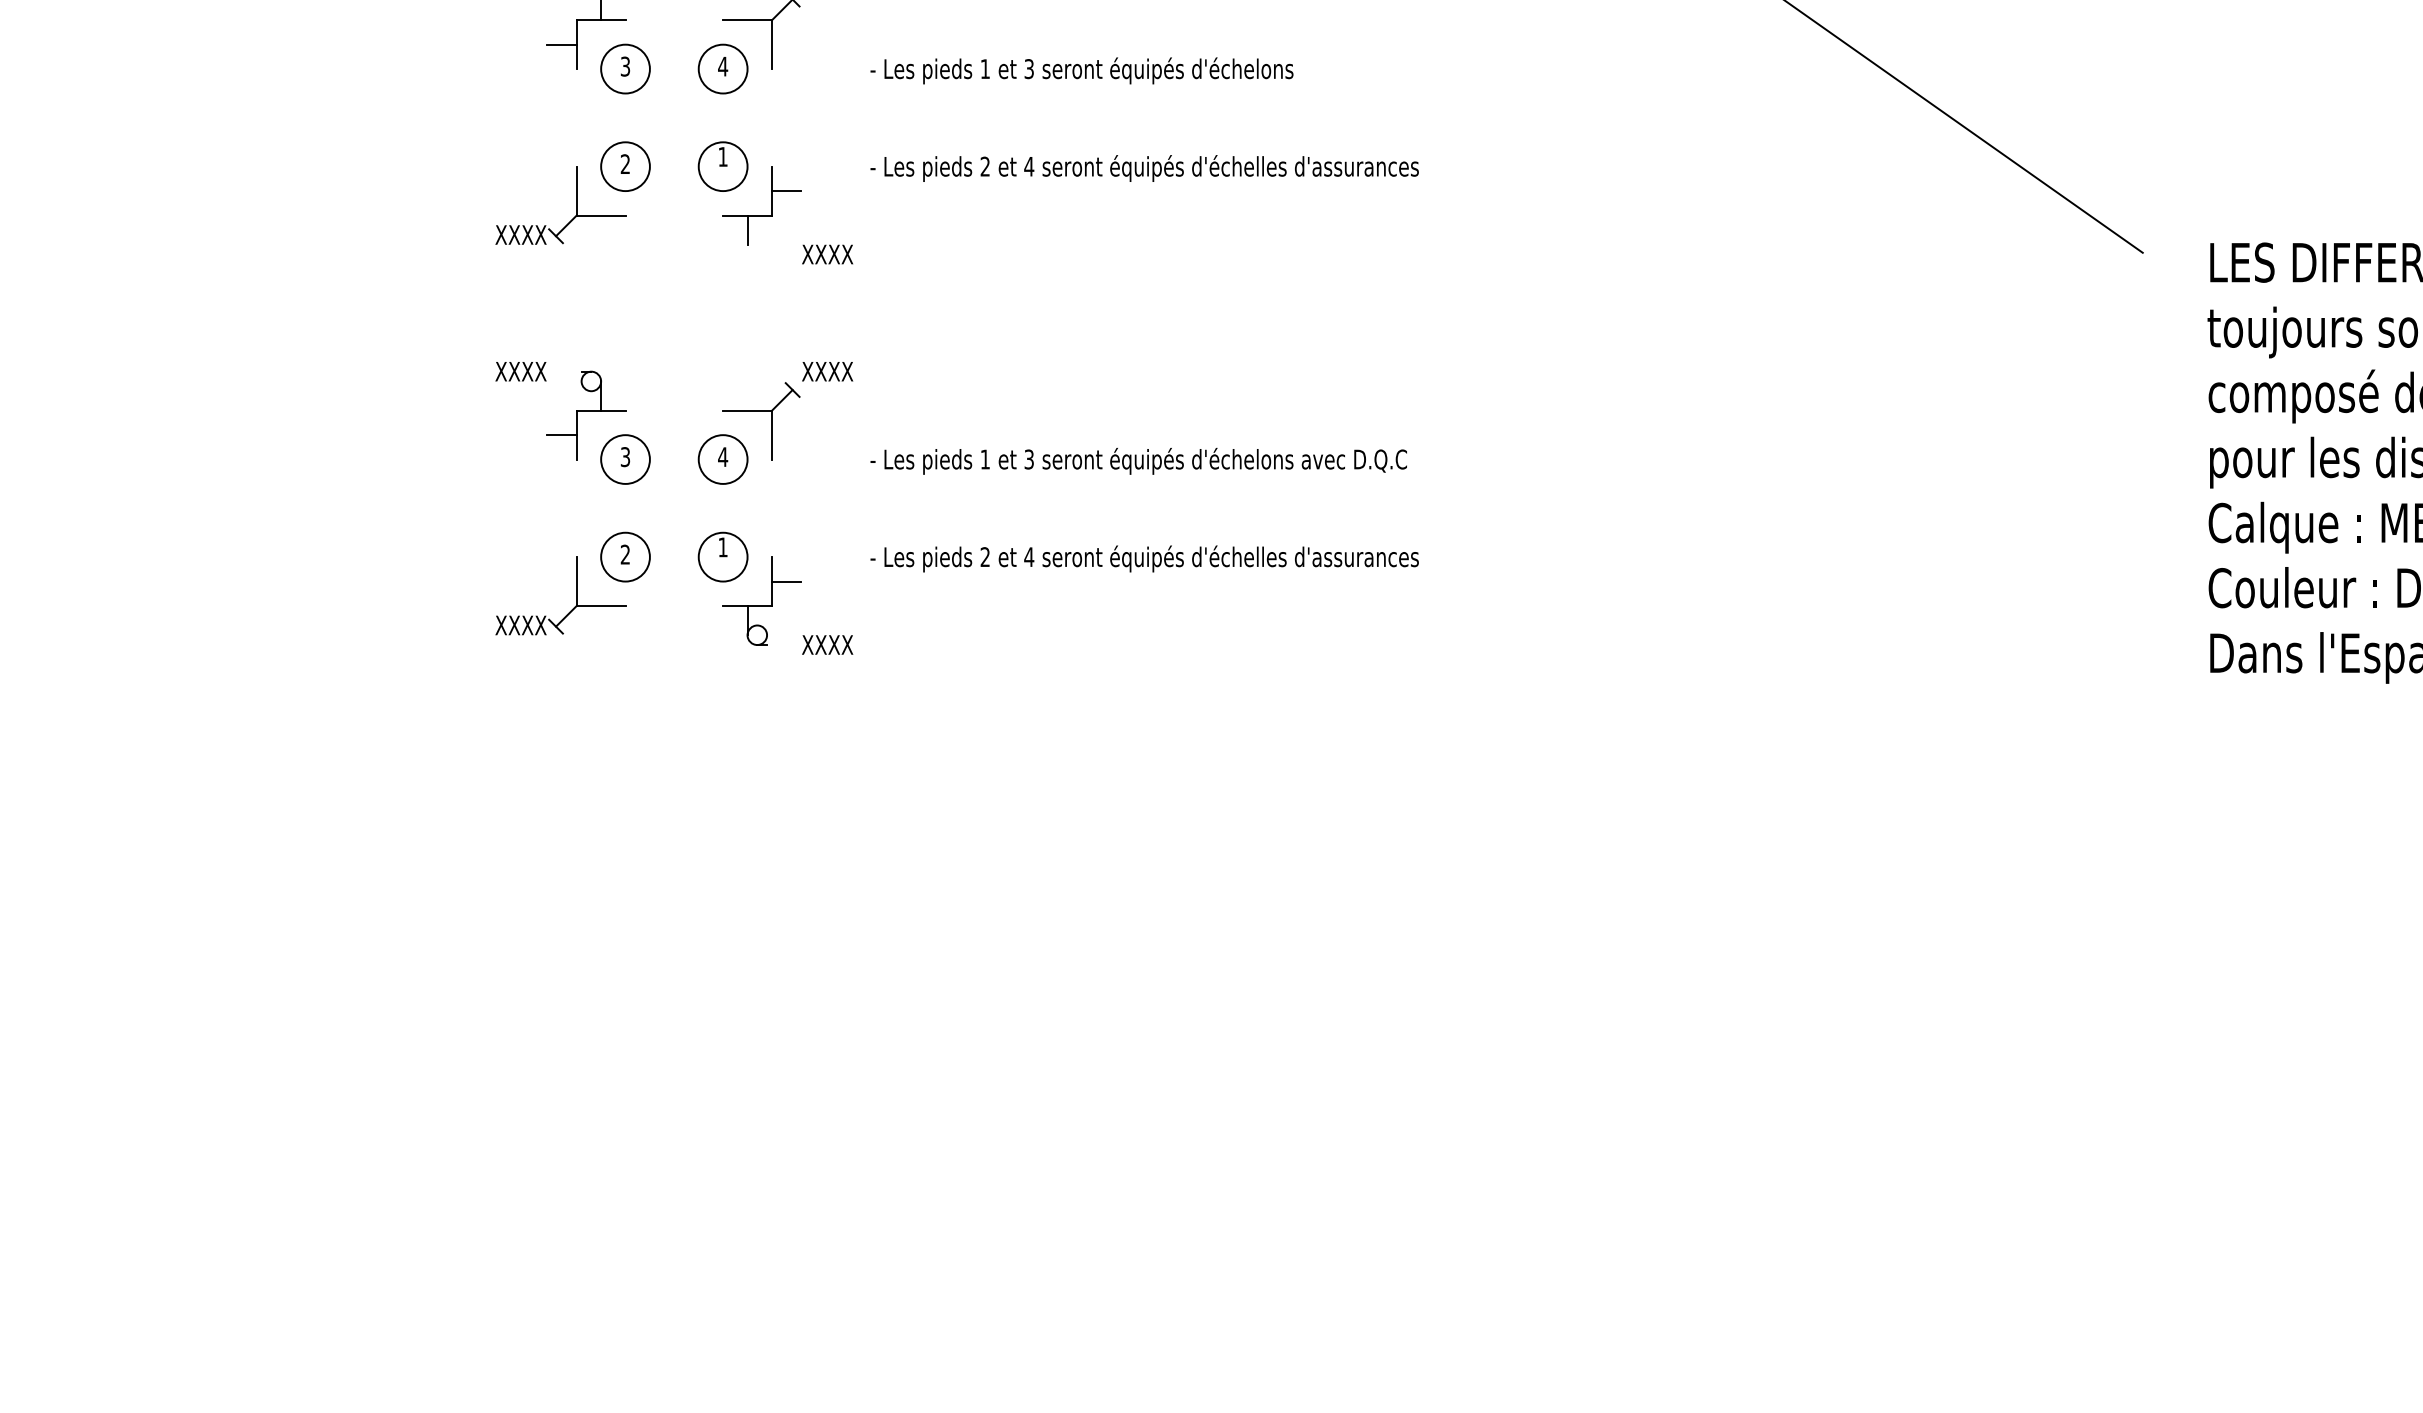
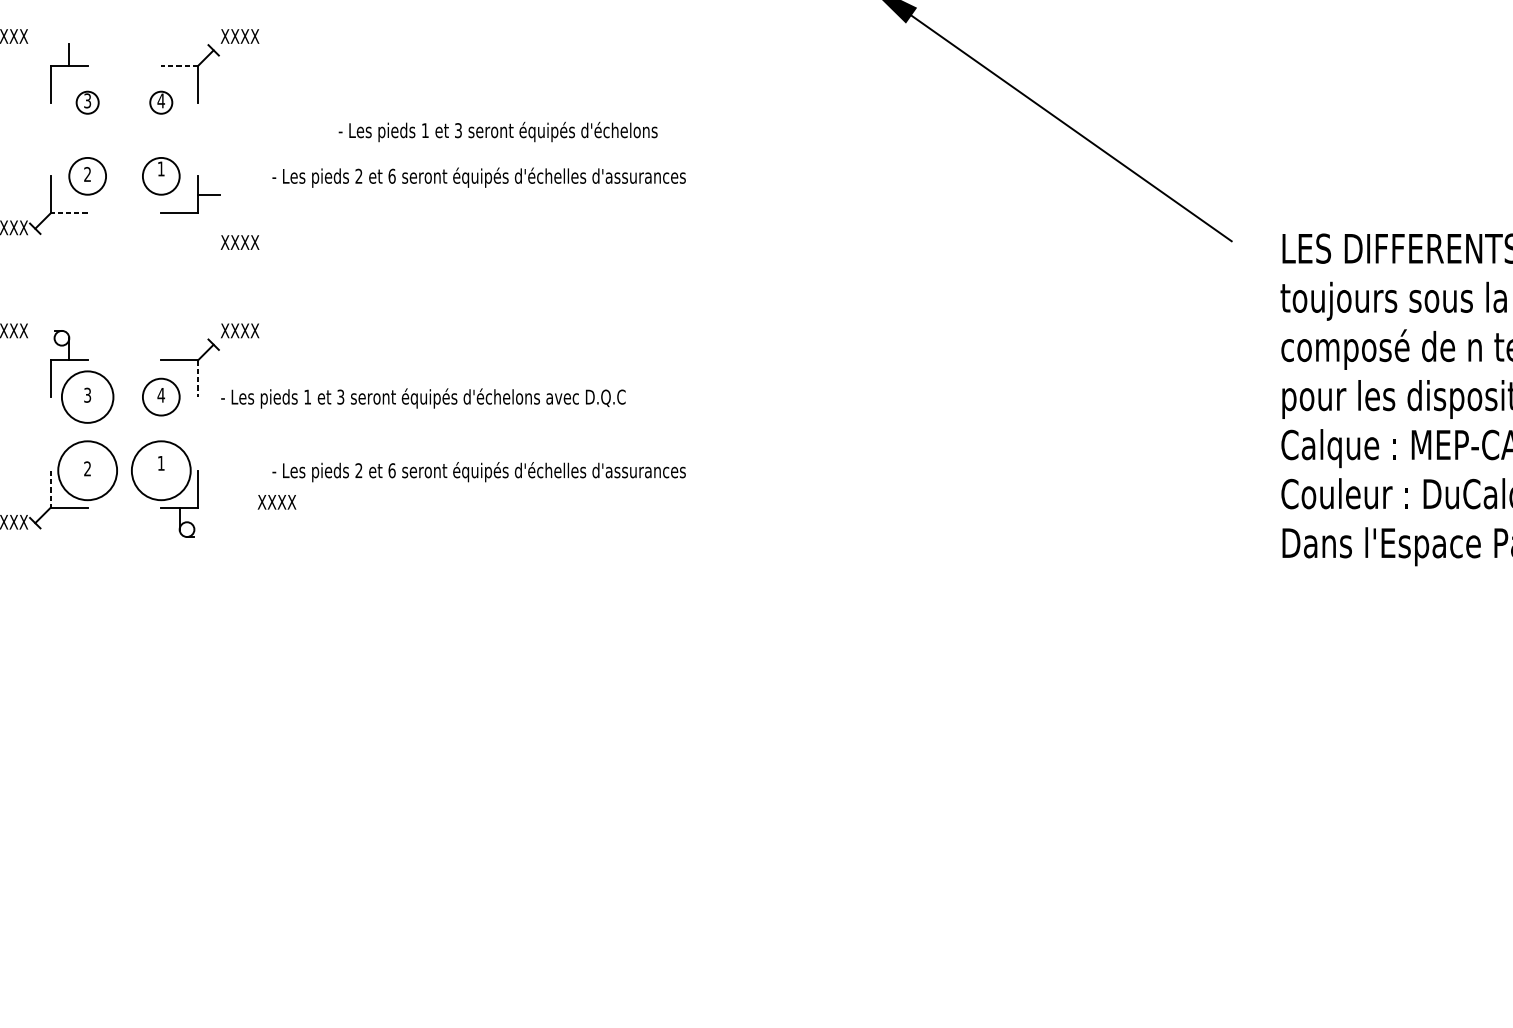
line: (747, 20) -> (179, 66), solid -> dashed
line: (561, 44) -> (39, 84), removed
circle: (625, 68) -> (87, 102), size x0.6
circle: (722, 68) -> (160, 102), size x0.6
text: (1081, 70) -> (497, 131), moved
text: (1029, 166) -> (392, 176), 4 -> 6
line: (600, 215) -> (68, 213), solid -> dashed
line: (747, 229) -> (179, 223), removed
line: (561, 435) -> (39, 379), removed
line: (771, 435) -> (197, 379), solid -> dashed
circle: (625, 459) -> (87, 397), size x1.4
text: (1138, 461) -> (423, 398), moved
circle: (625, 556) -> (87, 470), size x1.6
circle: (722, 556) -> (160, 470), size x1.6
text: (1029, 557) -> (392, 471), 4 -> 6
line: (786, 581) -> (209, 489), removed
line: (576, 582) -> (50, 489), solid -> dashed
text: (827, 644) -> (276, 501), moved

